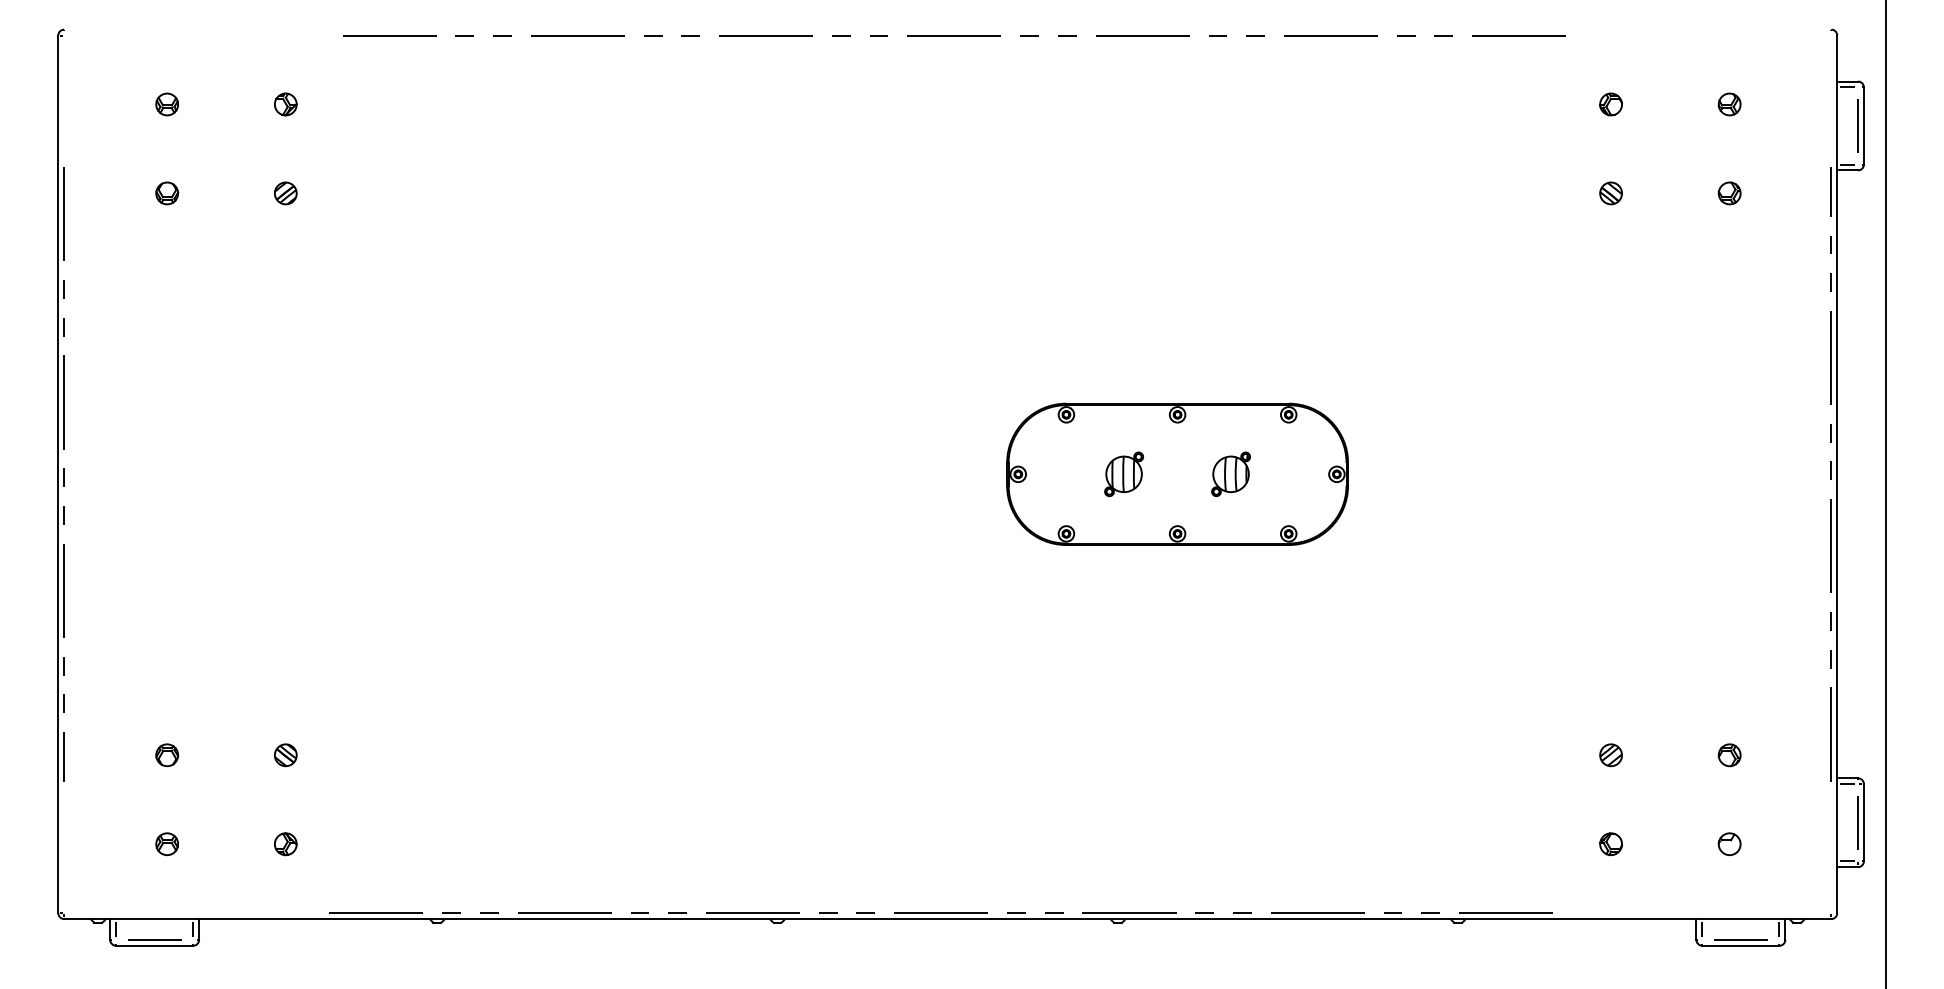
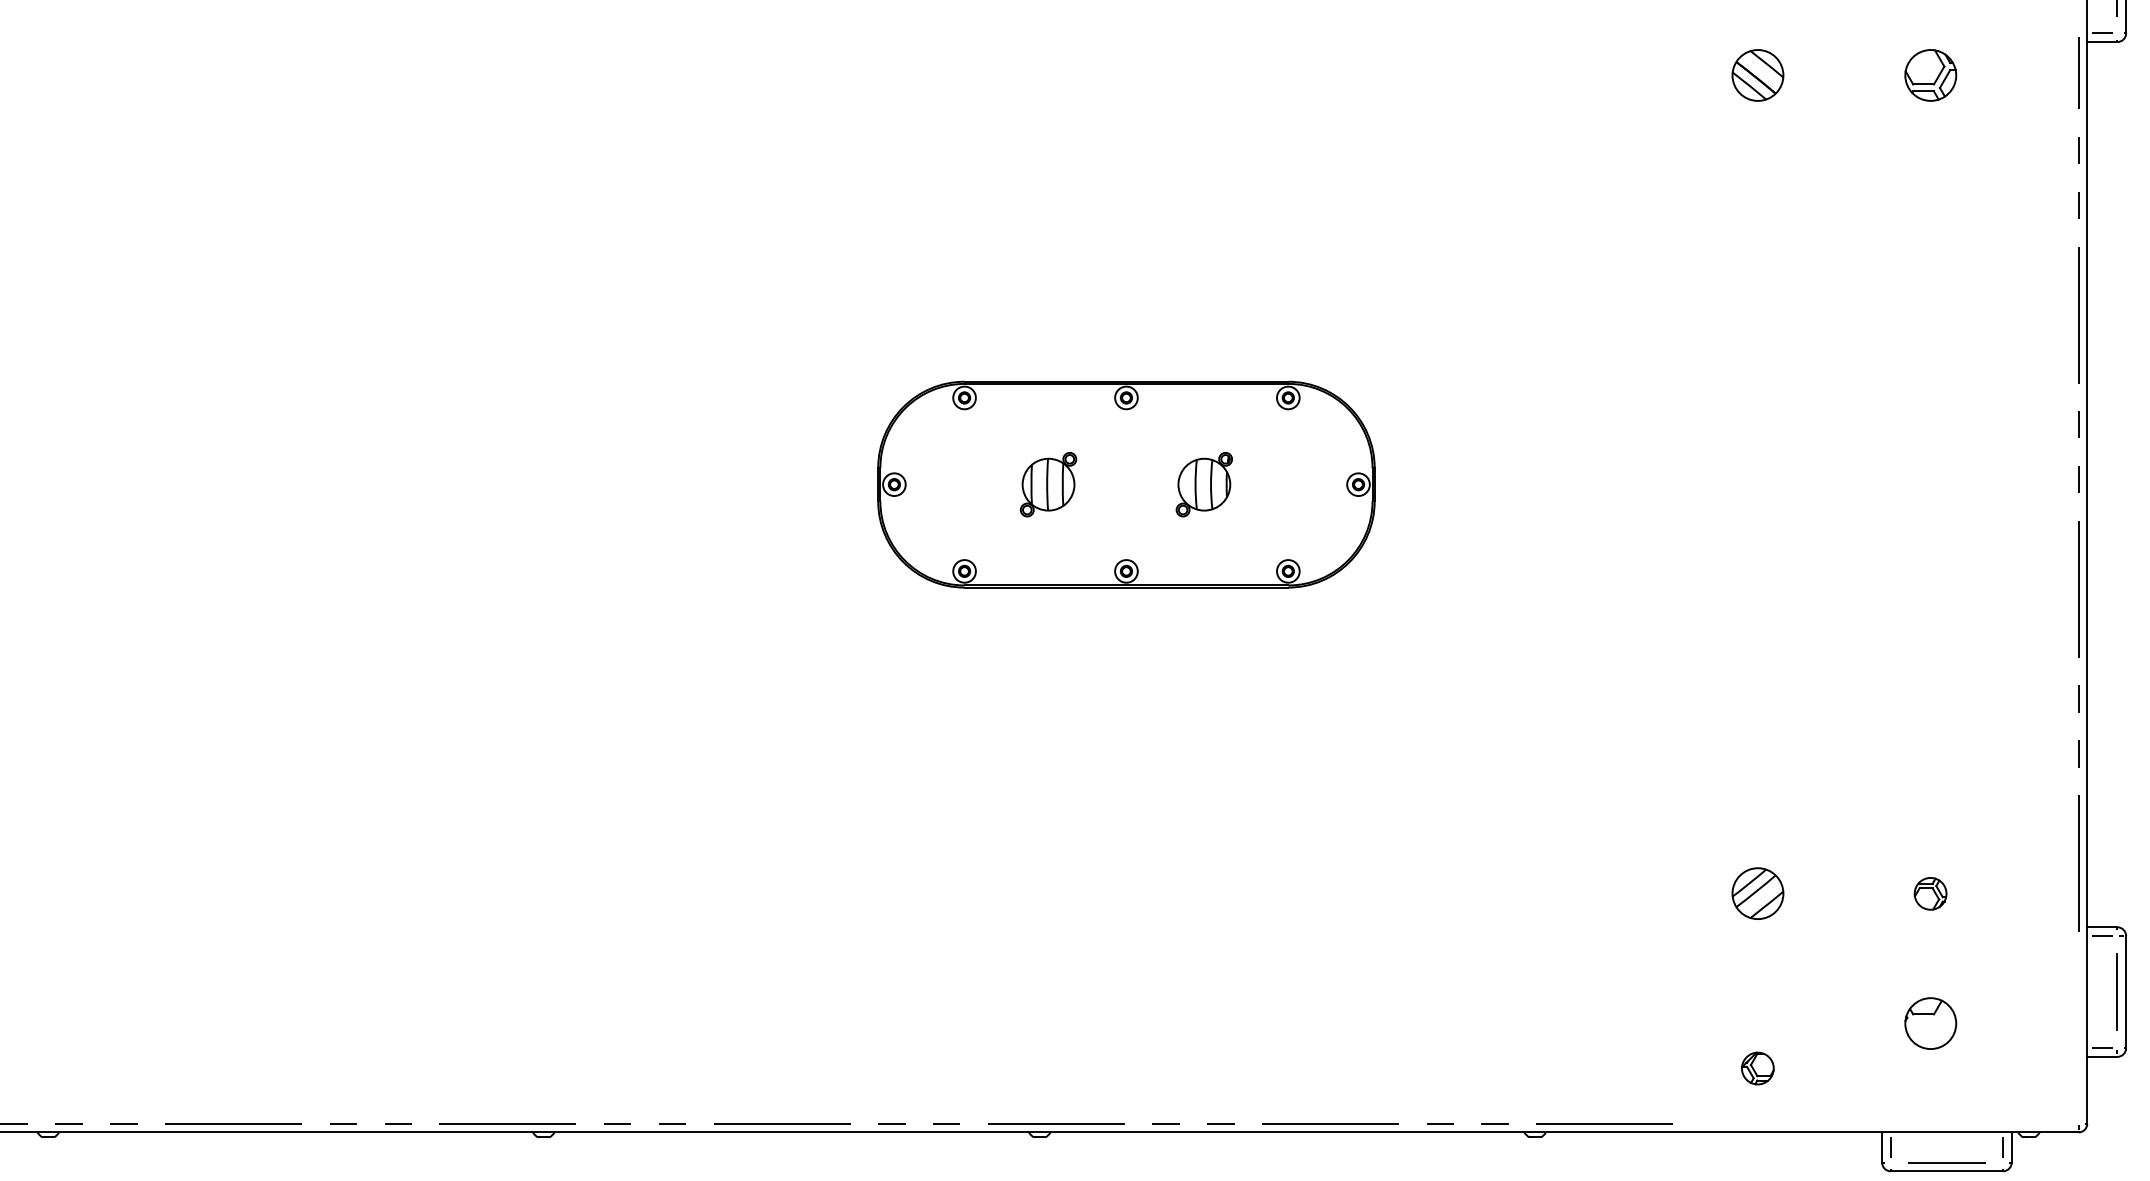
part: (1610, 193) -> (1756, 75), size x1.6
part: (1729, 193) -> (1930, 75), size x1.6
part: (1610, 755) -> (1756, 894), size x1.6
part: (1729, 843) -> (1930, 1022), size x1.6
part: (1610, 844) -> (1756, 1068), moved

